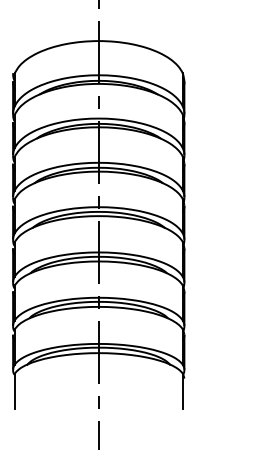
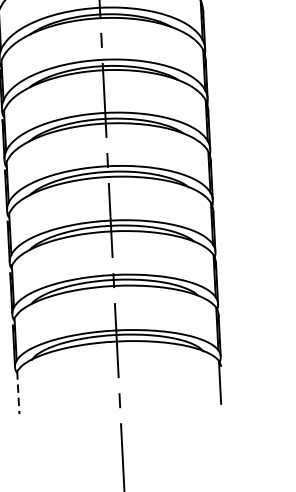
line: (14, 391) -> (17, 392), solid -> dashed

